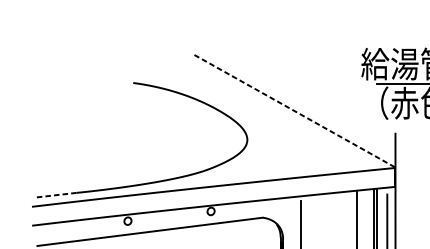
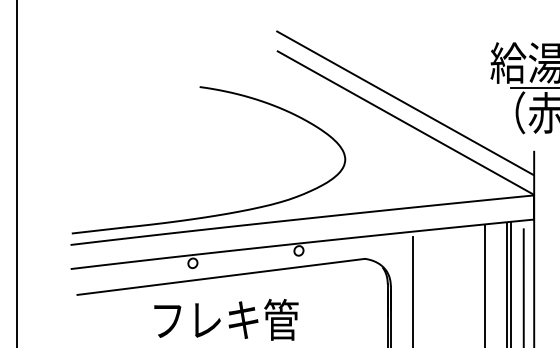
line: (294, 95) -> (405, 102), added
line: (294, 111) -> (405, 123), dashed -> solid
line: (55, 195) -> (100, 230), dashed -> solid

